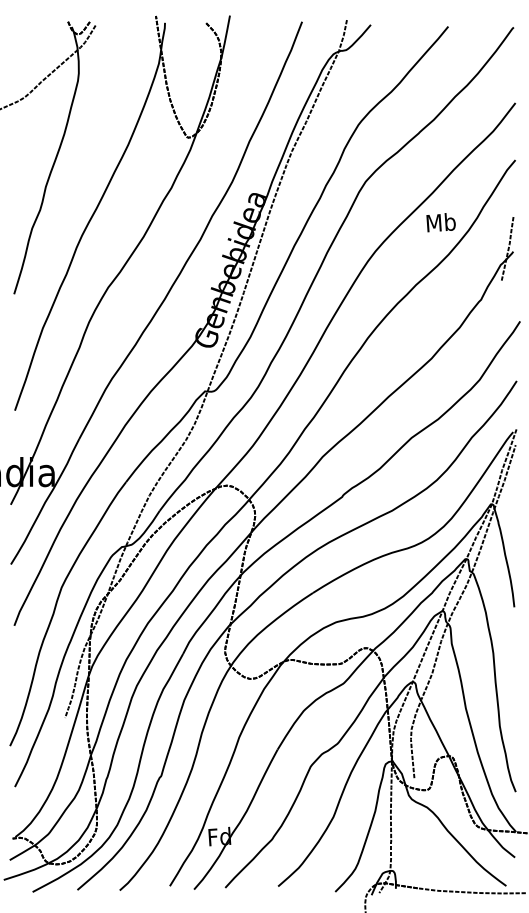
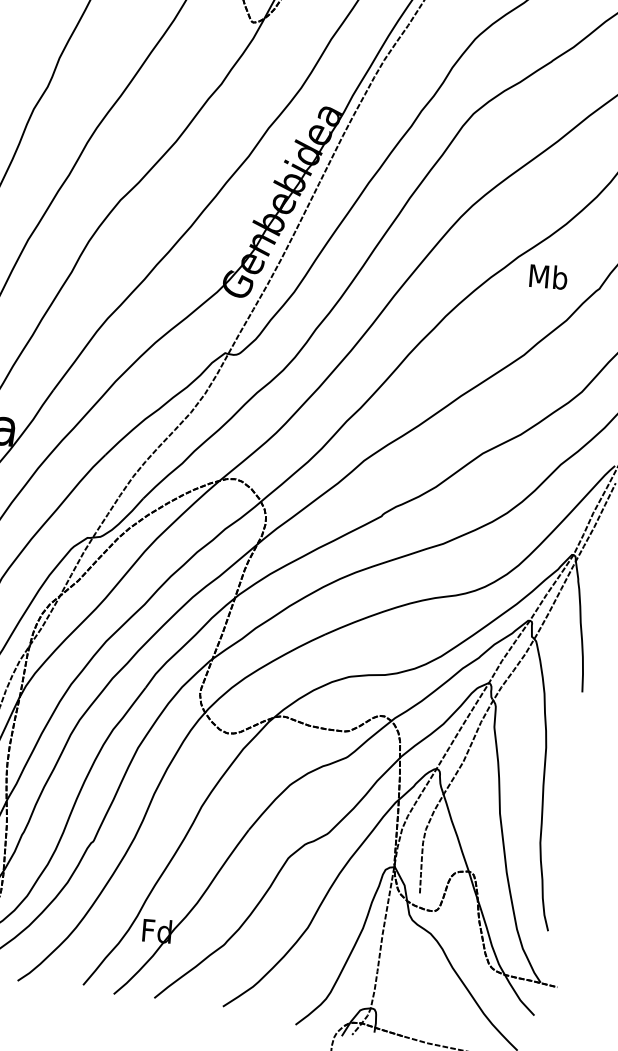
text: (440, 222) -> (547, 276), moved

